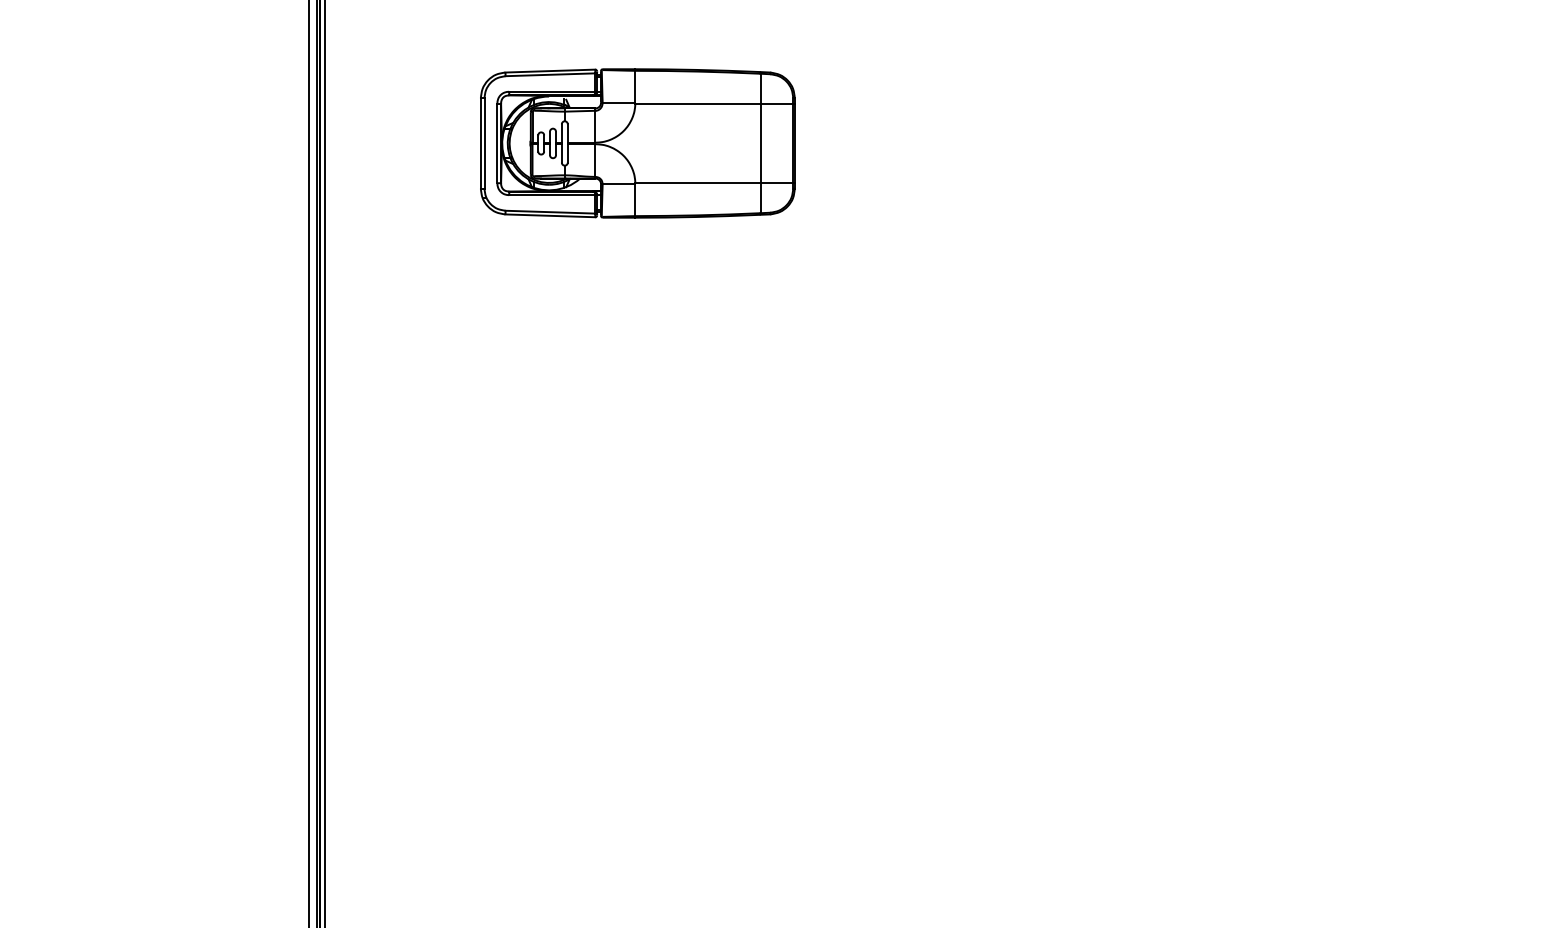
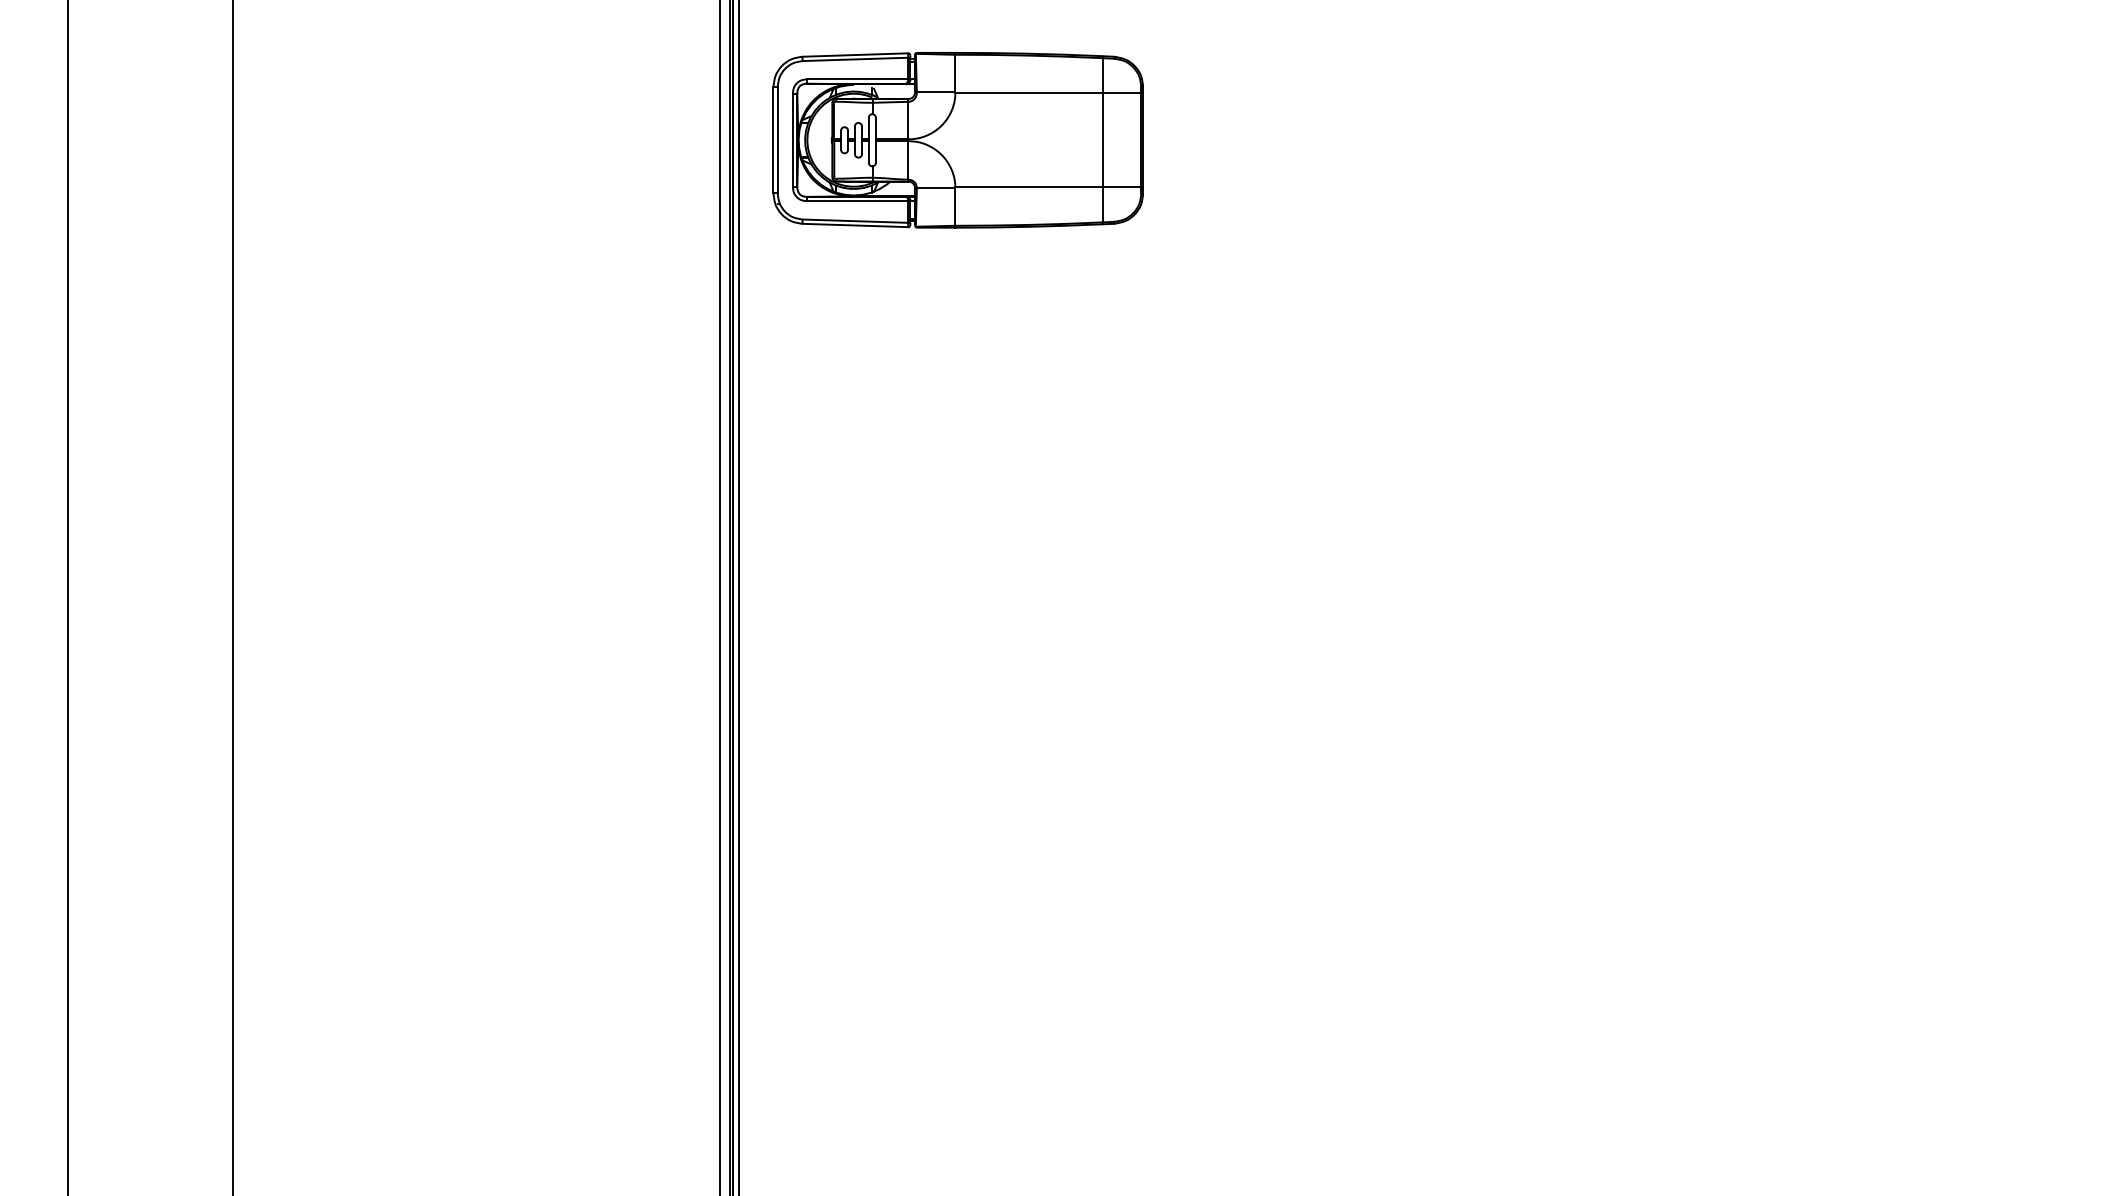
part: (637, 143) -> (957, 140), moved

